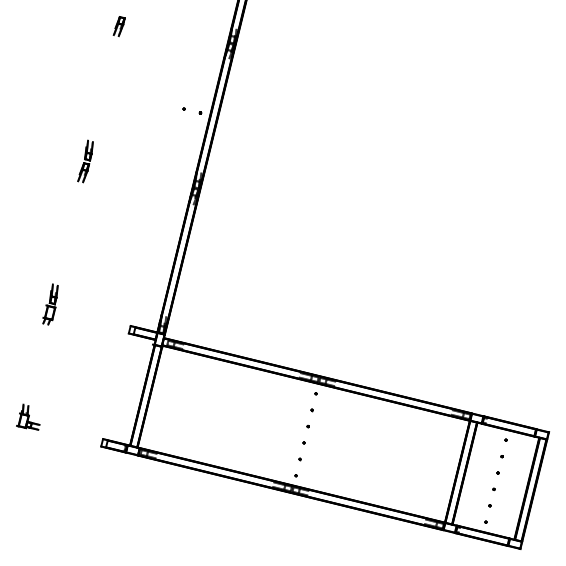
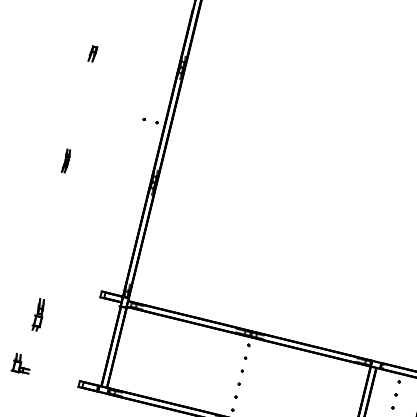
part: (85, 161) -> (65, 161), size x0.7
part: (50, 304) -> (38, 314), moved

